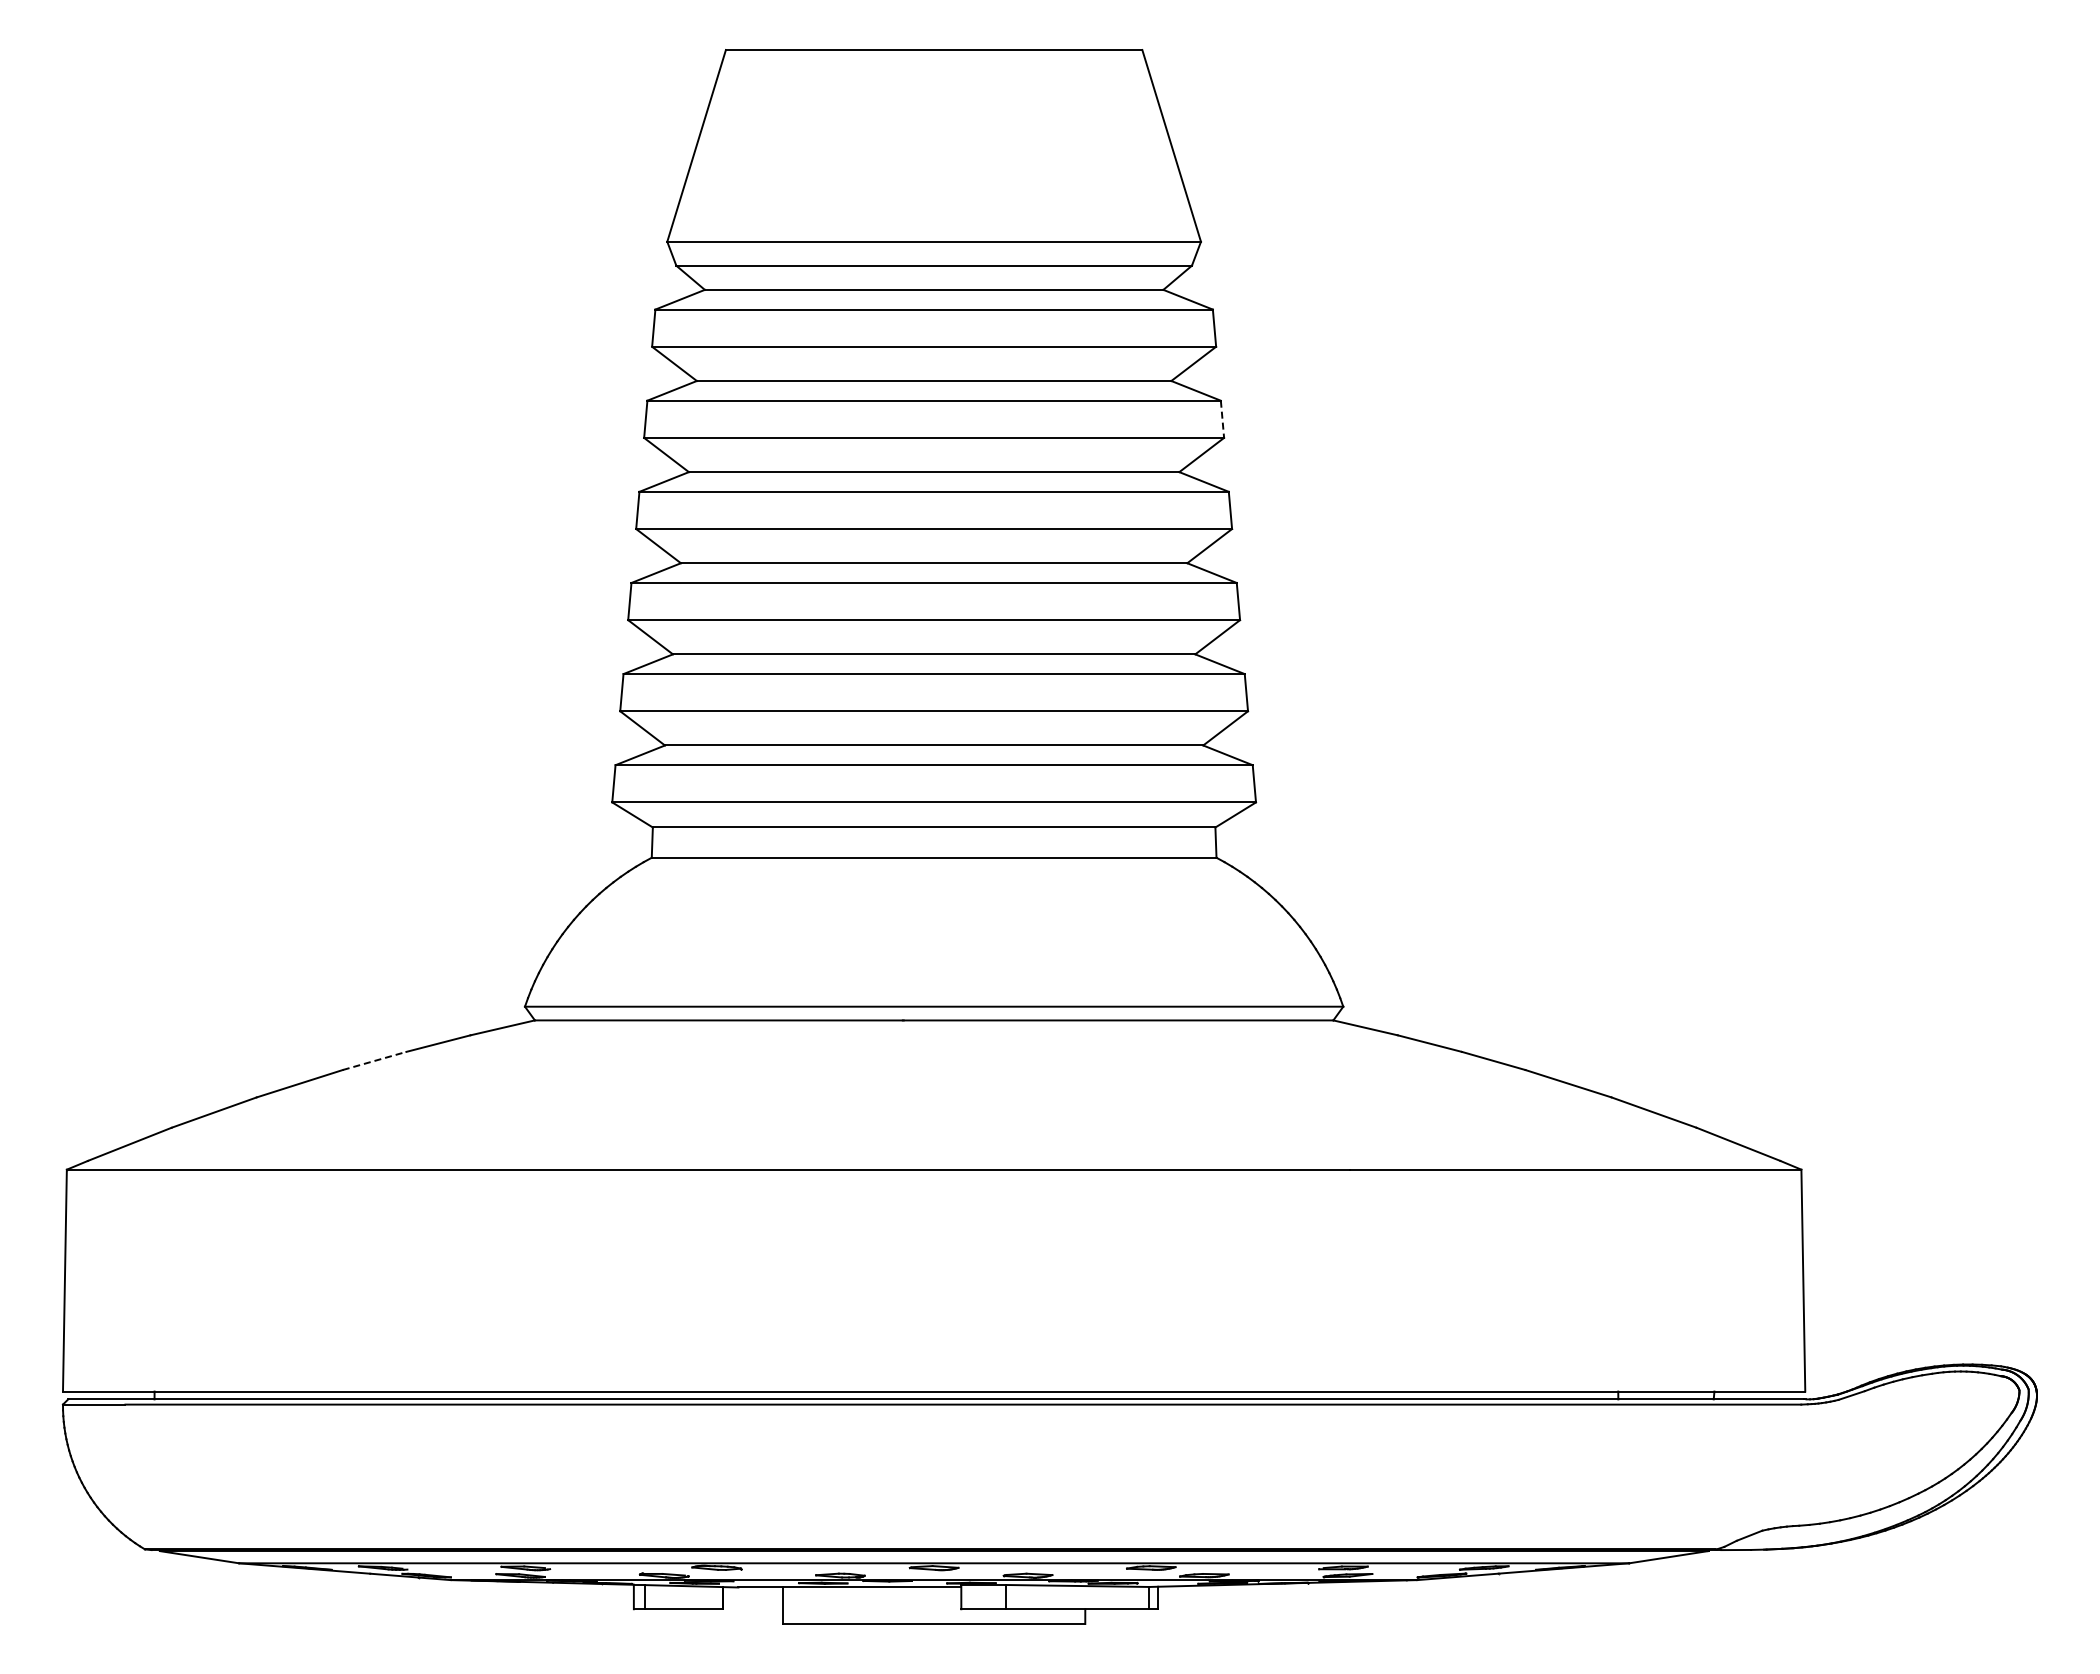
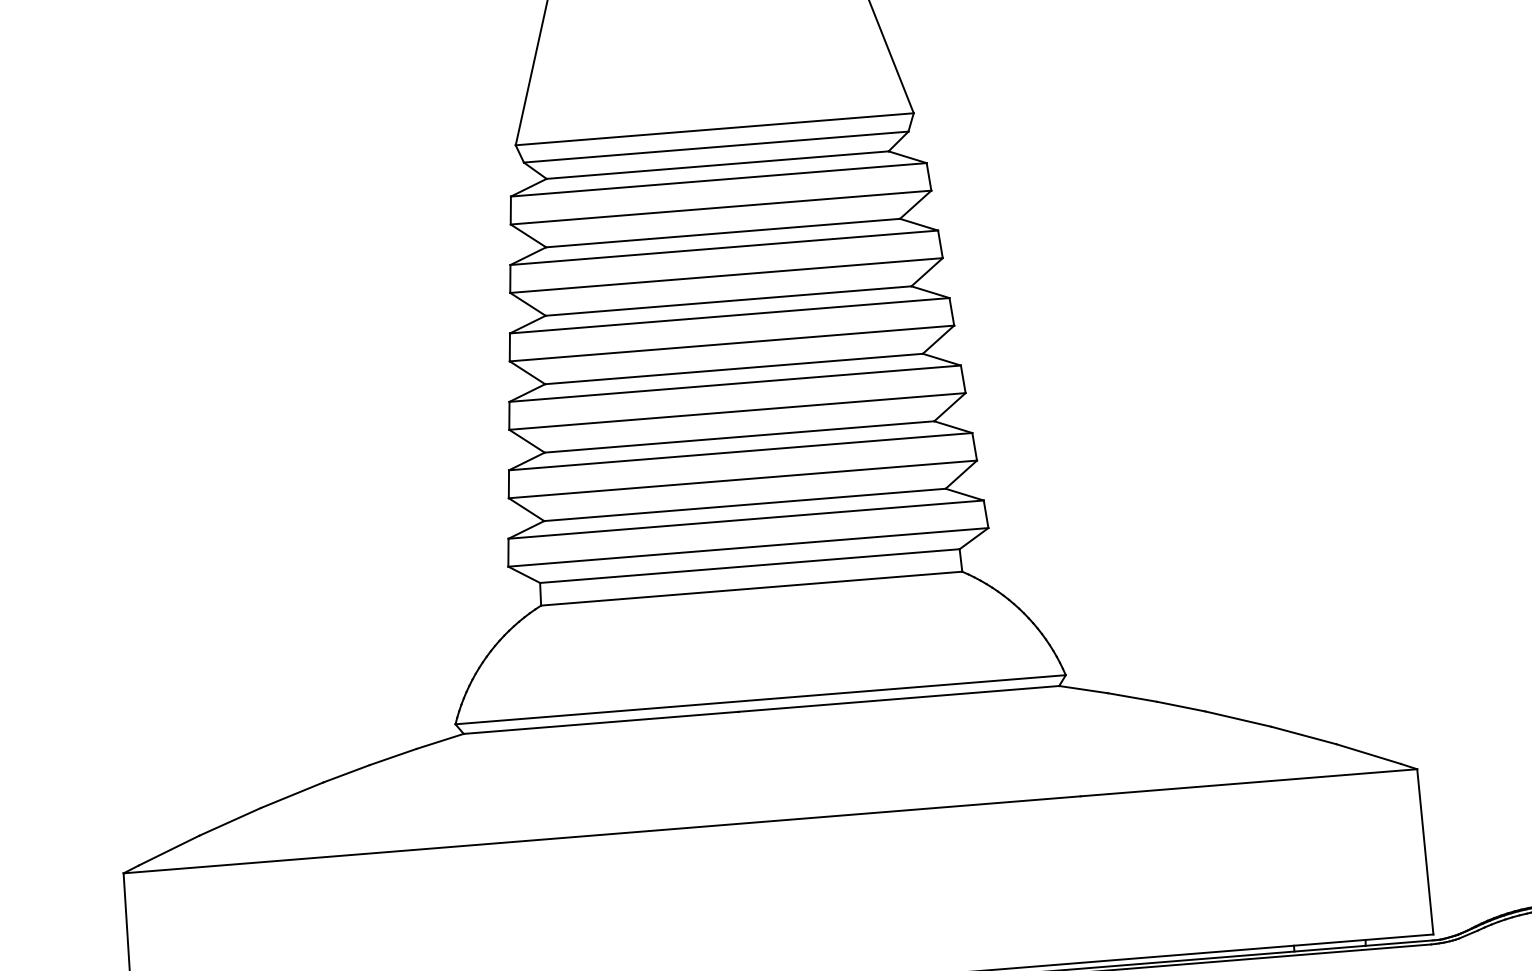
line: (1222, 419) -> (940, 244), dashed -> solid
line: (375, 1060) -> (347, 773), dashed -> solid

